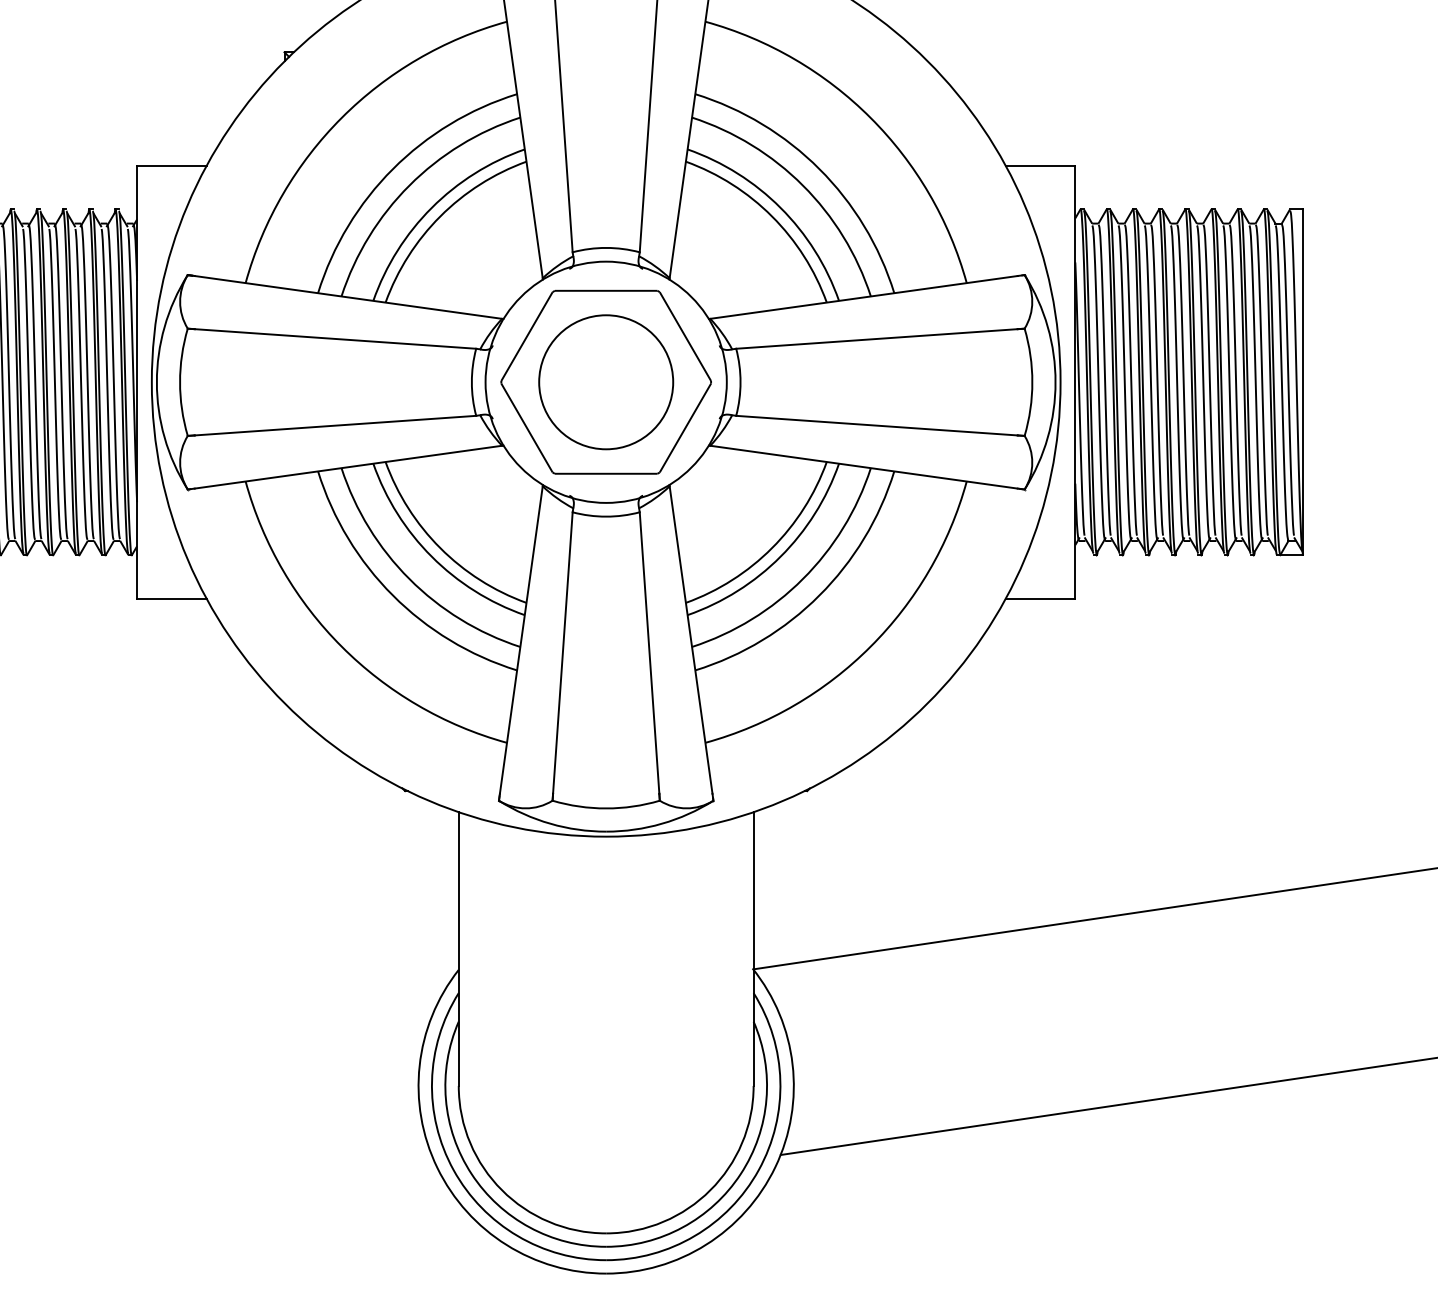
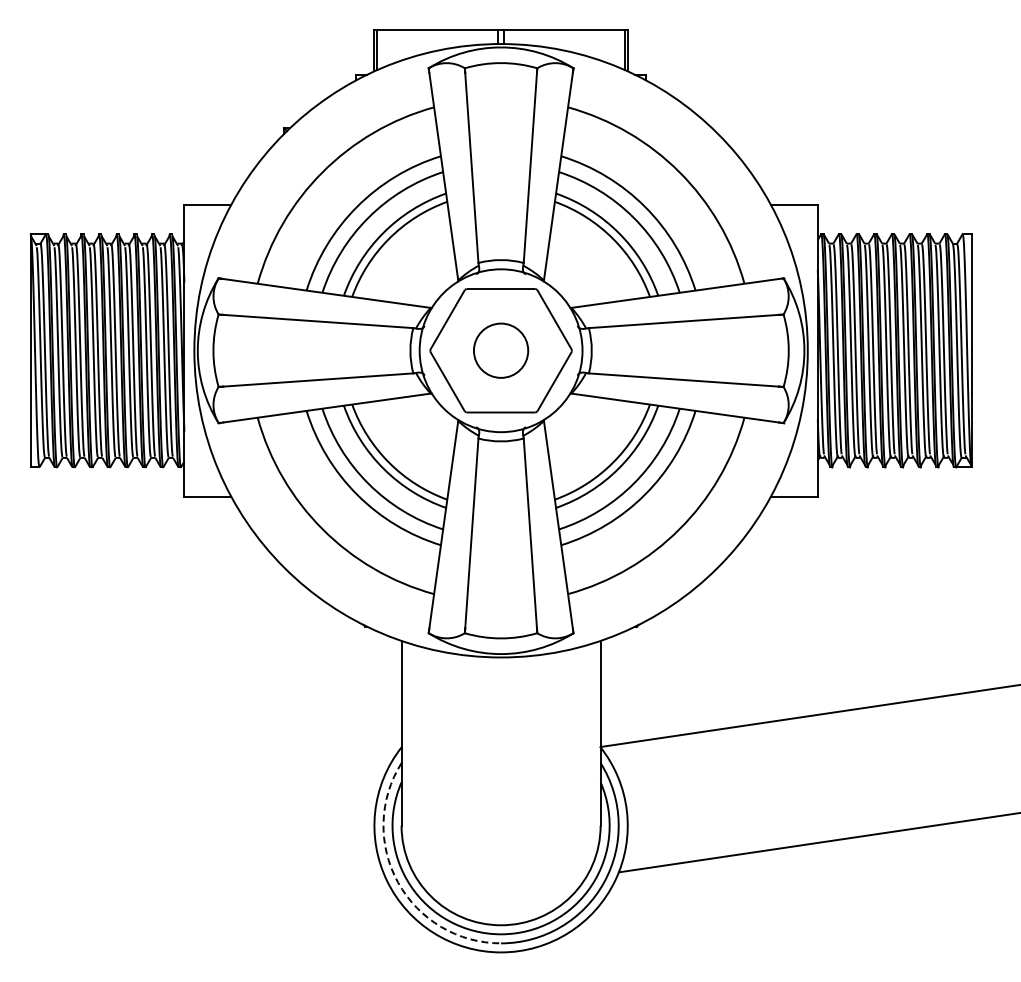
circle: (605, 381) -> (500, 350), size x0.6
arc: (454, 1170) -> (398, 882), solid -> dashed

